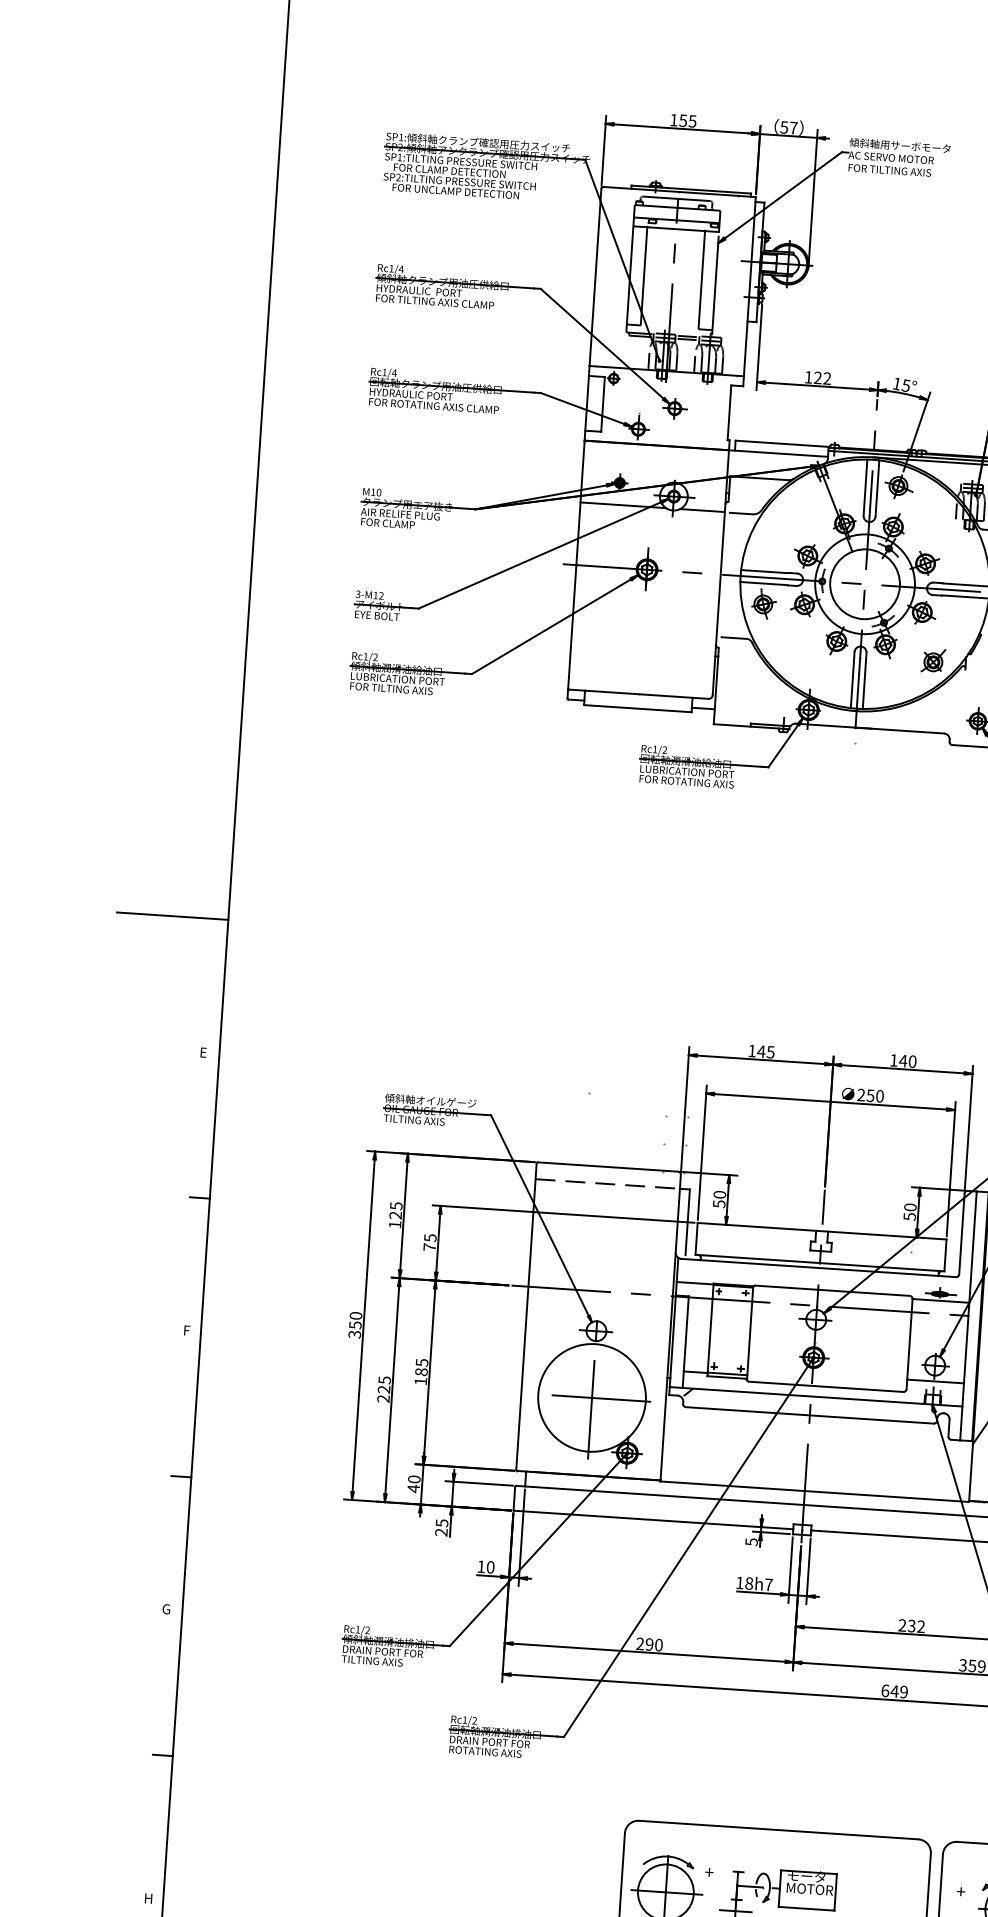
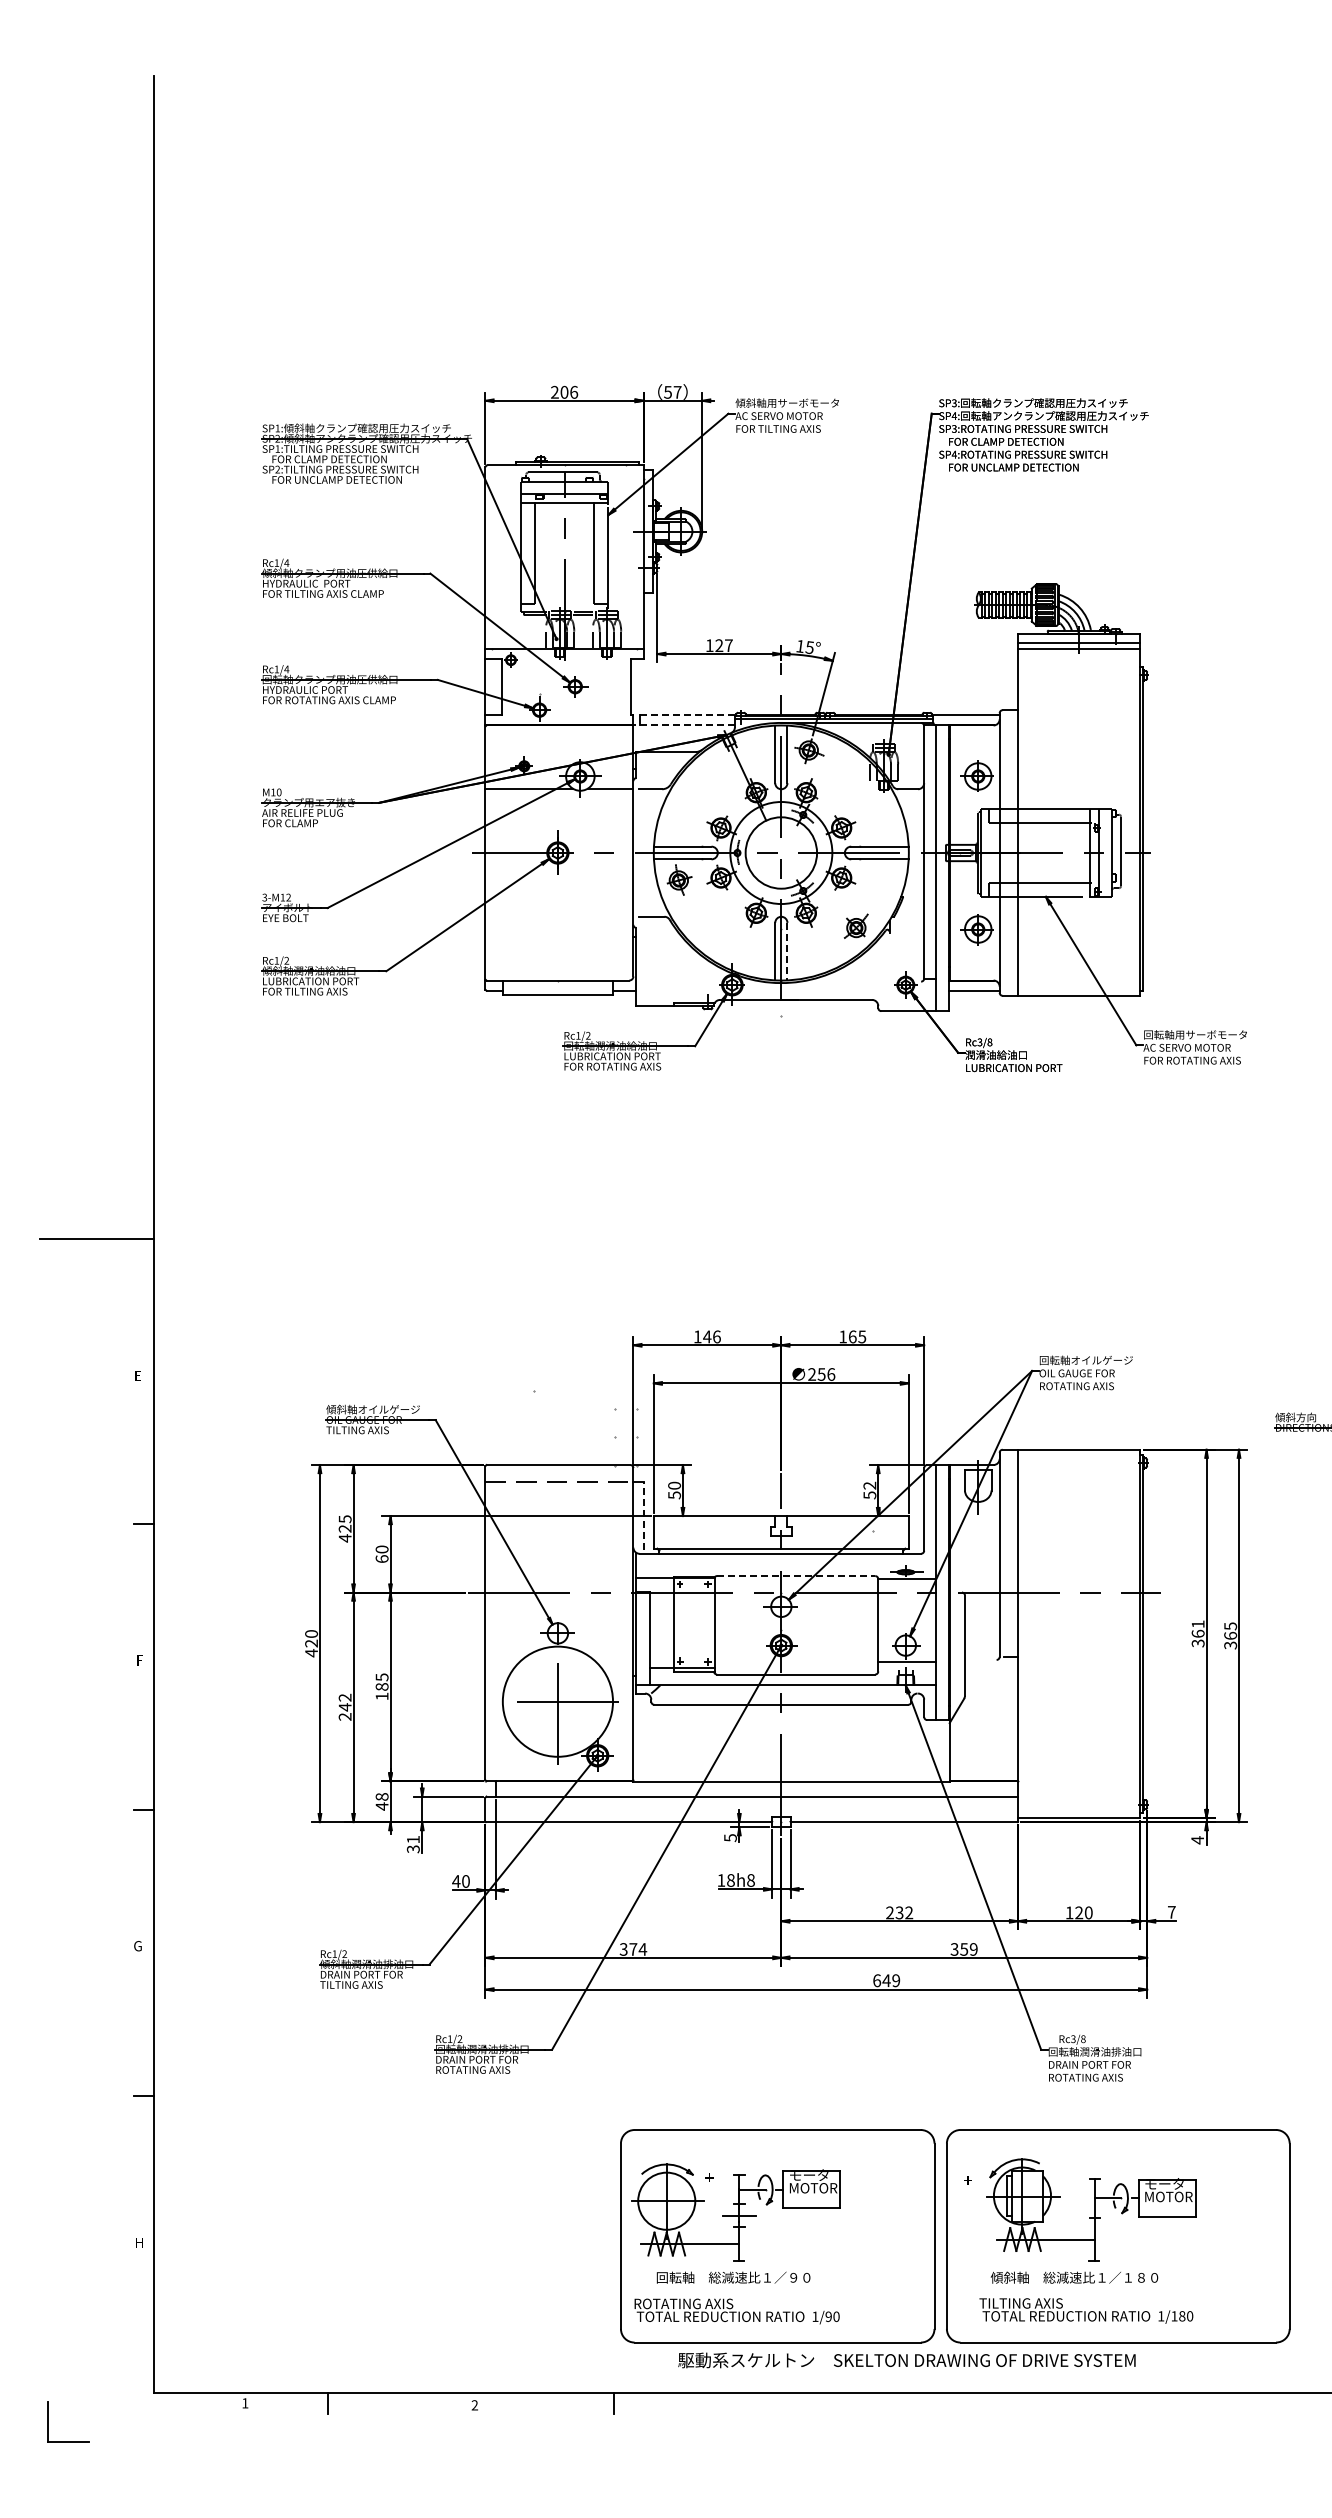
text: (683, 119) -> (564, 391), 155 -> 206
text: (826, 378) -> (728, 645), 122 -> 127
line: (783, 444) -> (688, 715), solid -> dashed
line: (778, 453) -> (684, 725), solid -> dashed
line: (864, 680) -> (787, 951), solid -> dashed
text: (770, 1051) -> (716, 1336), 145 -> 146
text: (908, 1060) -> (857, 1336), 140 -> 165
text: (880, 1096) -> (831, 1374), 250 -> 256
text: (910, 1207) -> (869, 1485), 50 -> 52
line: (687, 1222) -> (643, 1516), solid -> dashed
text: (394, 1224) -> (344, 1538), 125 -> 425
text: (429, 1241) -> (381, 1553), 75 -> 60
line: (832, 1291) -> (796, 1576), solid -> dashed
text: (355, 1330) -> (311, 1648), 350 -> 420
text: (383, 1384) -> (344, 1702), 225 -> 242
text: (414, 1479) -> (382, 1796), 40 -> 48
text: (441, 1527) -> (413, 1844), 25 -> 31
text: (481, 1566) -> (456, 1881), 10 -> 40
text: (768, 1584) -> (750, 1880), 18h7 -> 18h8
text: (649, 1644) -> (633, 1949), 290 -> 374

